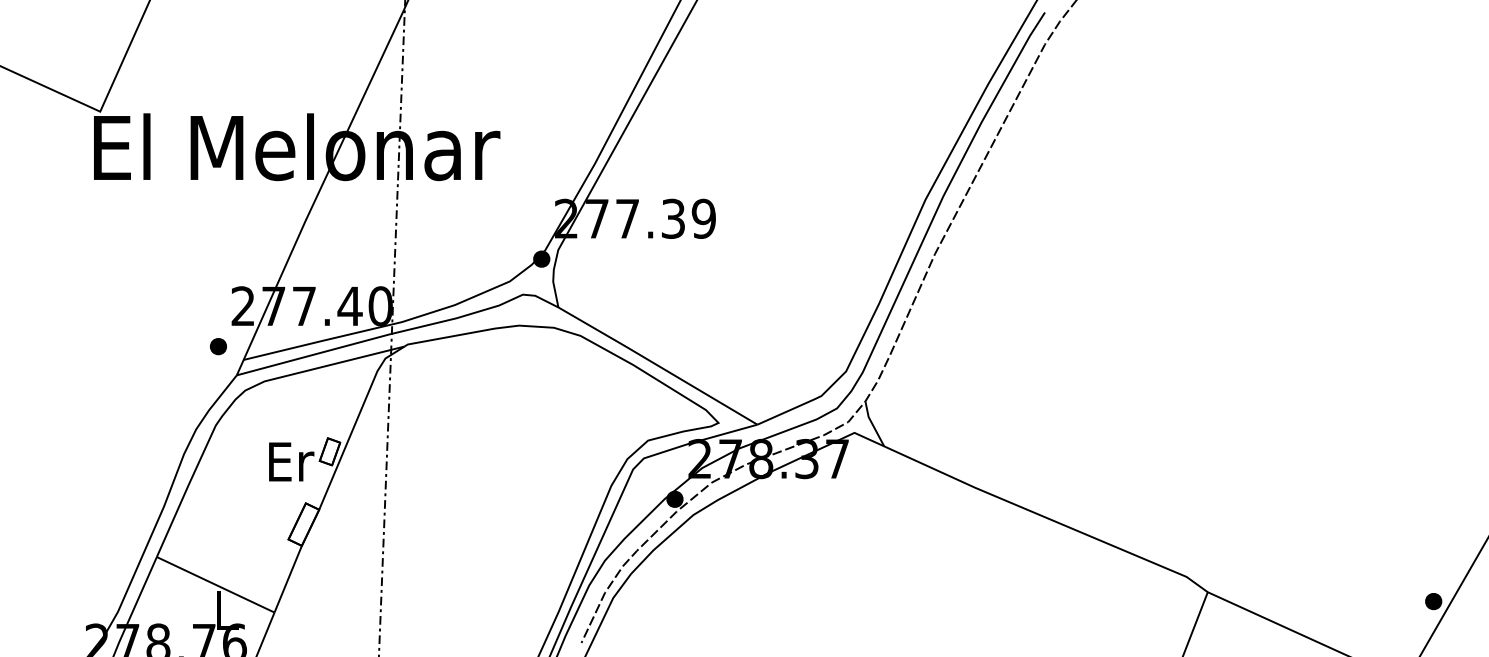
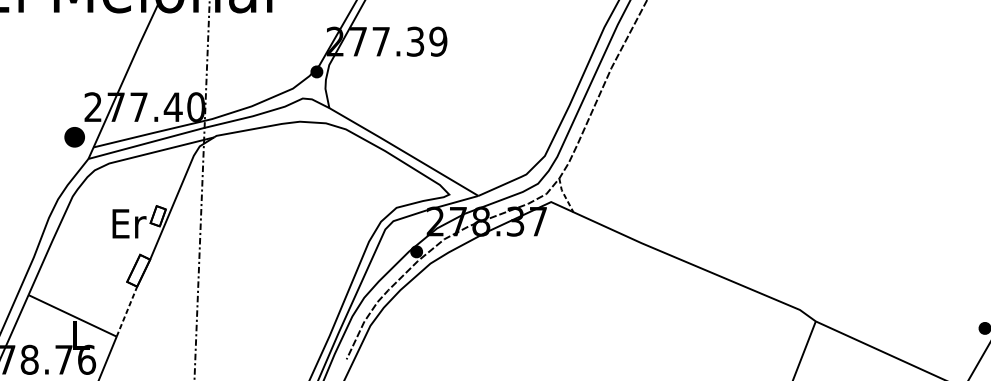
part: (218, 346) -> (74, 137), size x1.6
line: (872, 424) -> (564, 195), solid -> dashed
line: (288, 578) -> (127, 311), solid -> dashed

